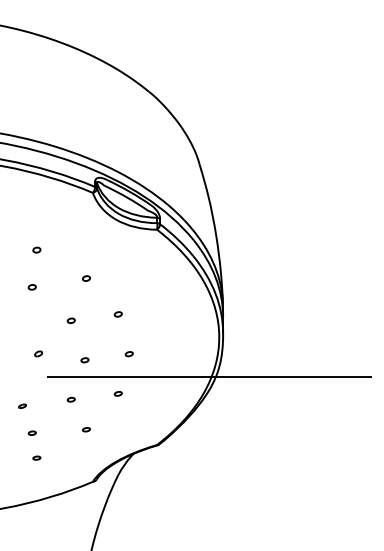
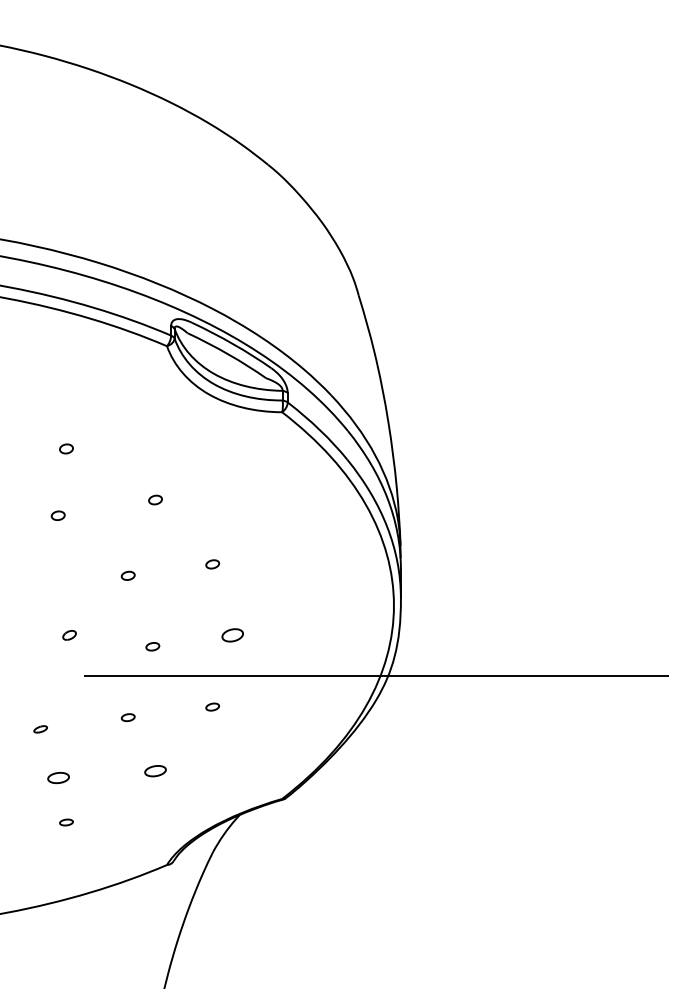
part: (128, 354) -> (230, 636), size x1.6
part: (86, 429) -> (155, 771), size x1.6
part: (31, 432) -> (56, 776), size x1.6

